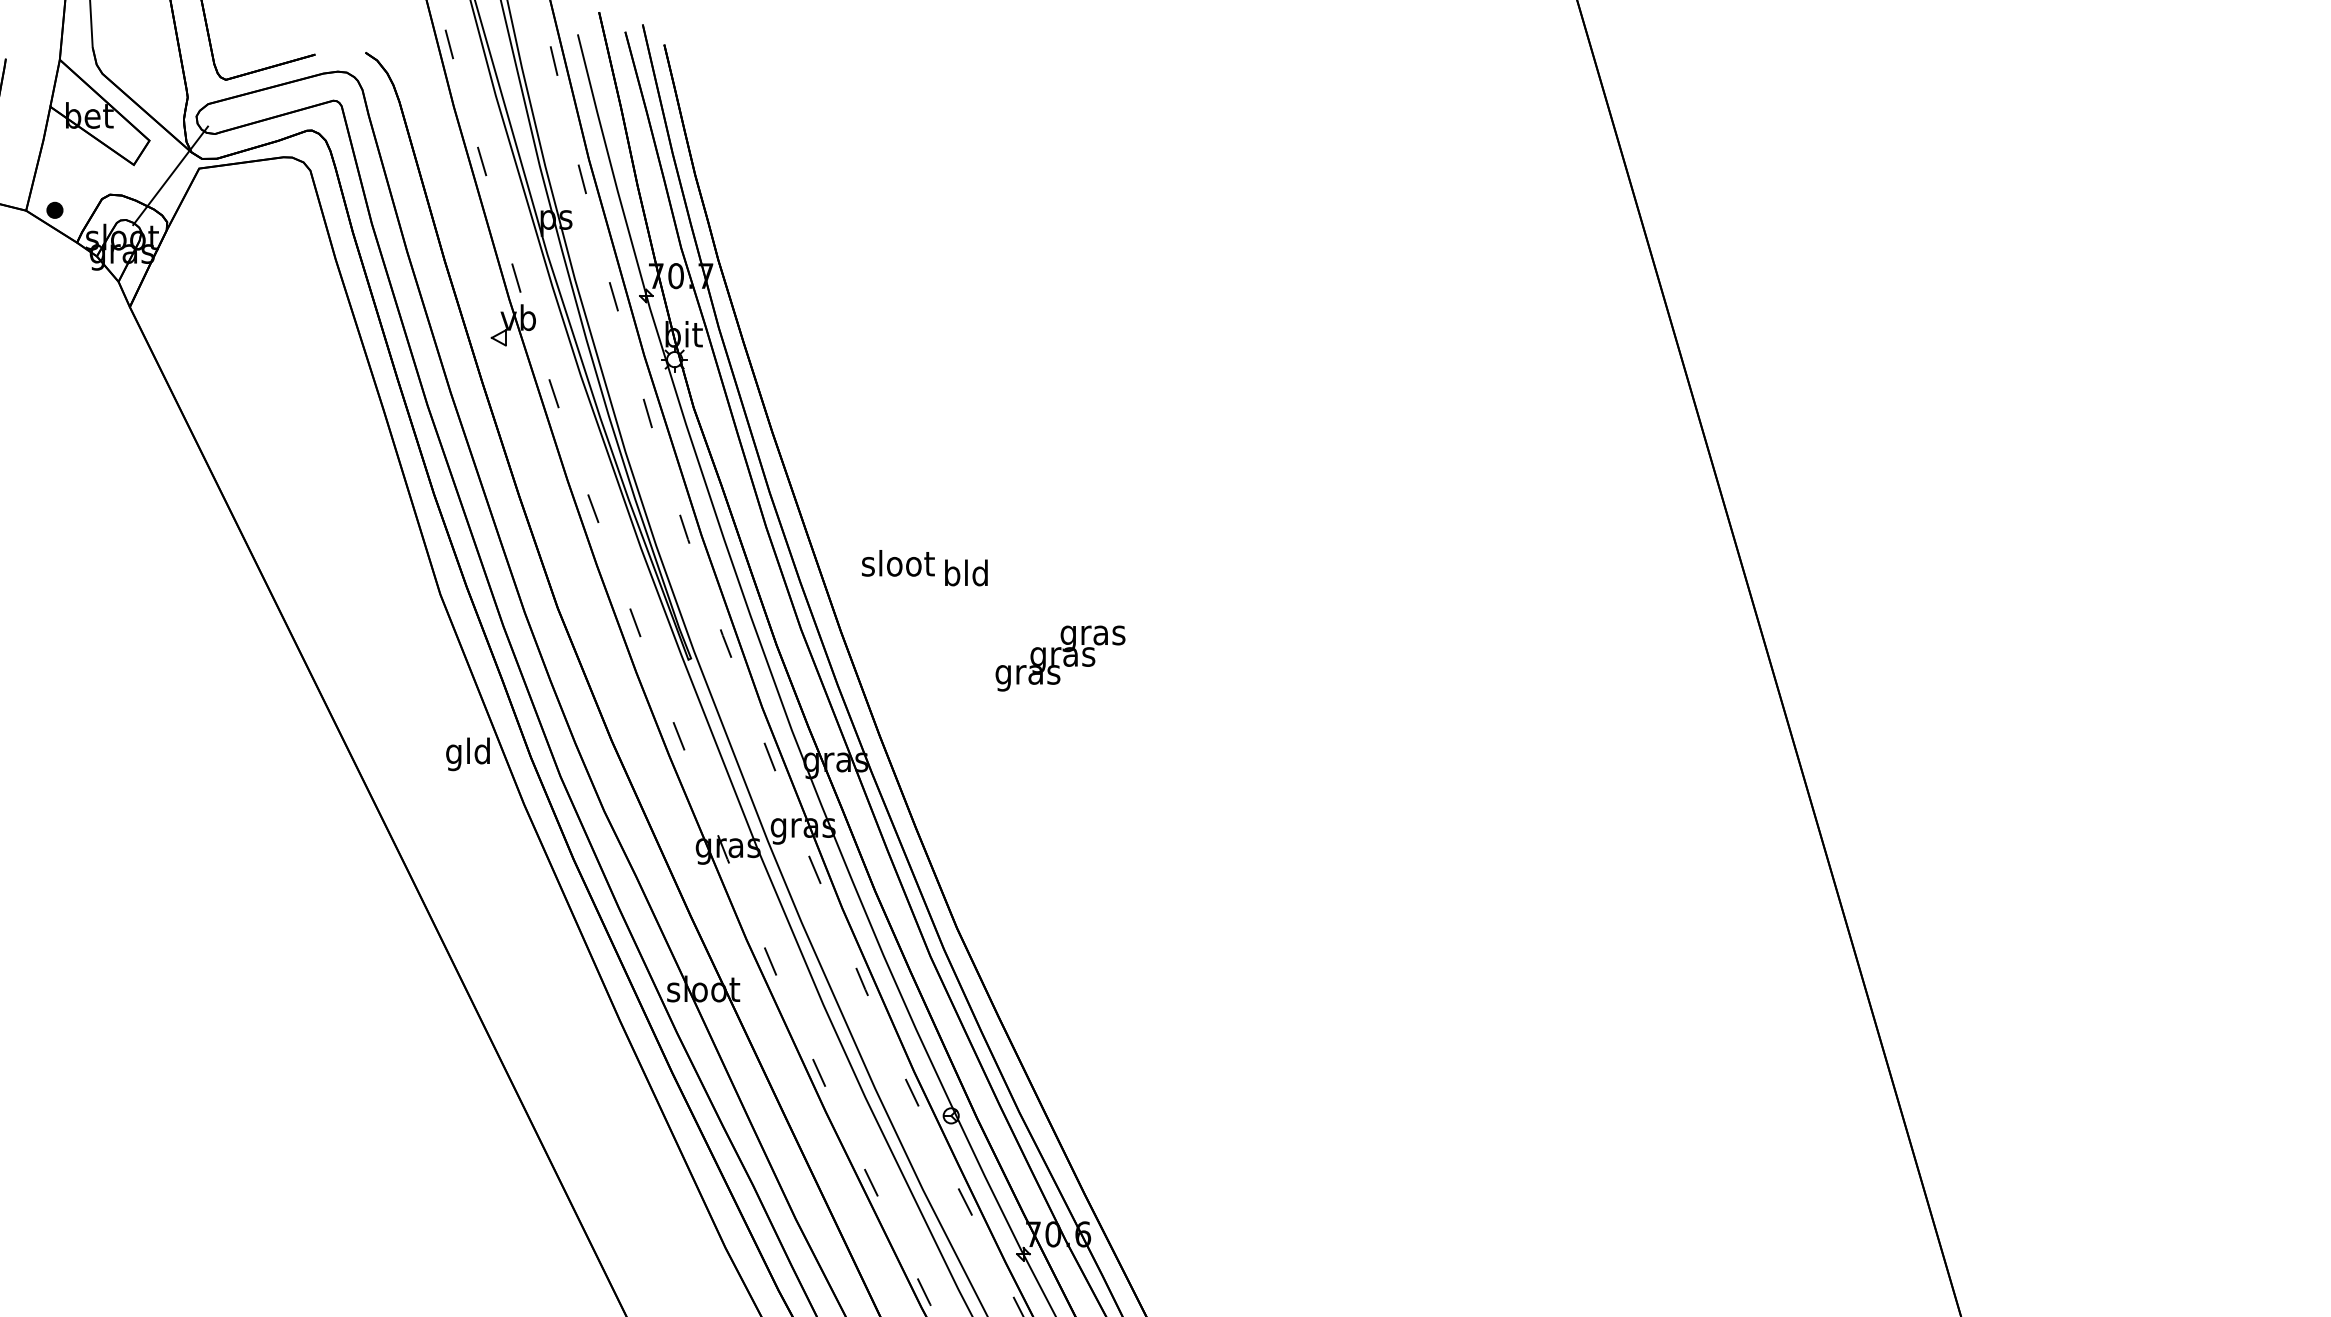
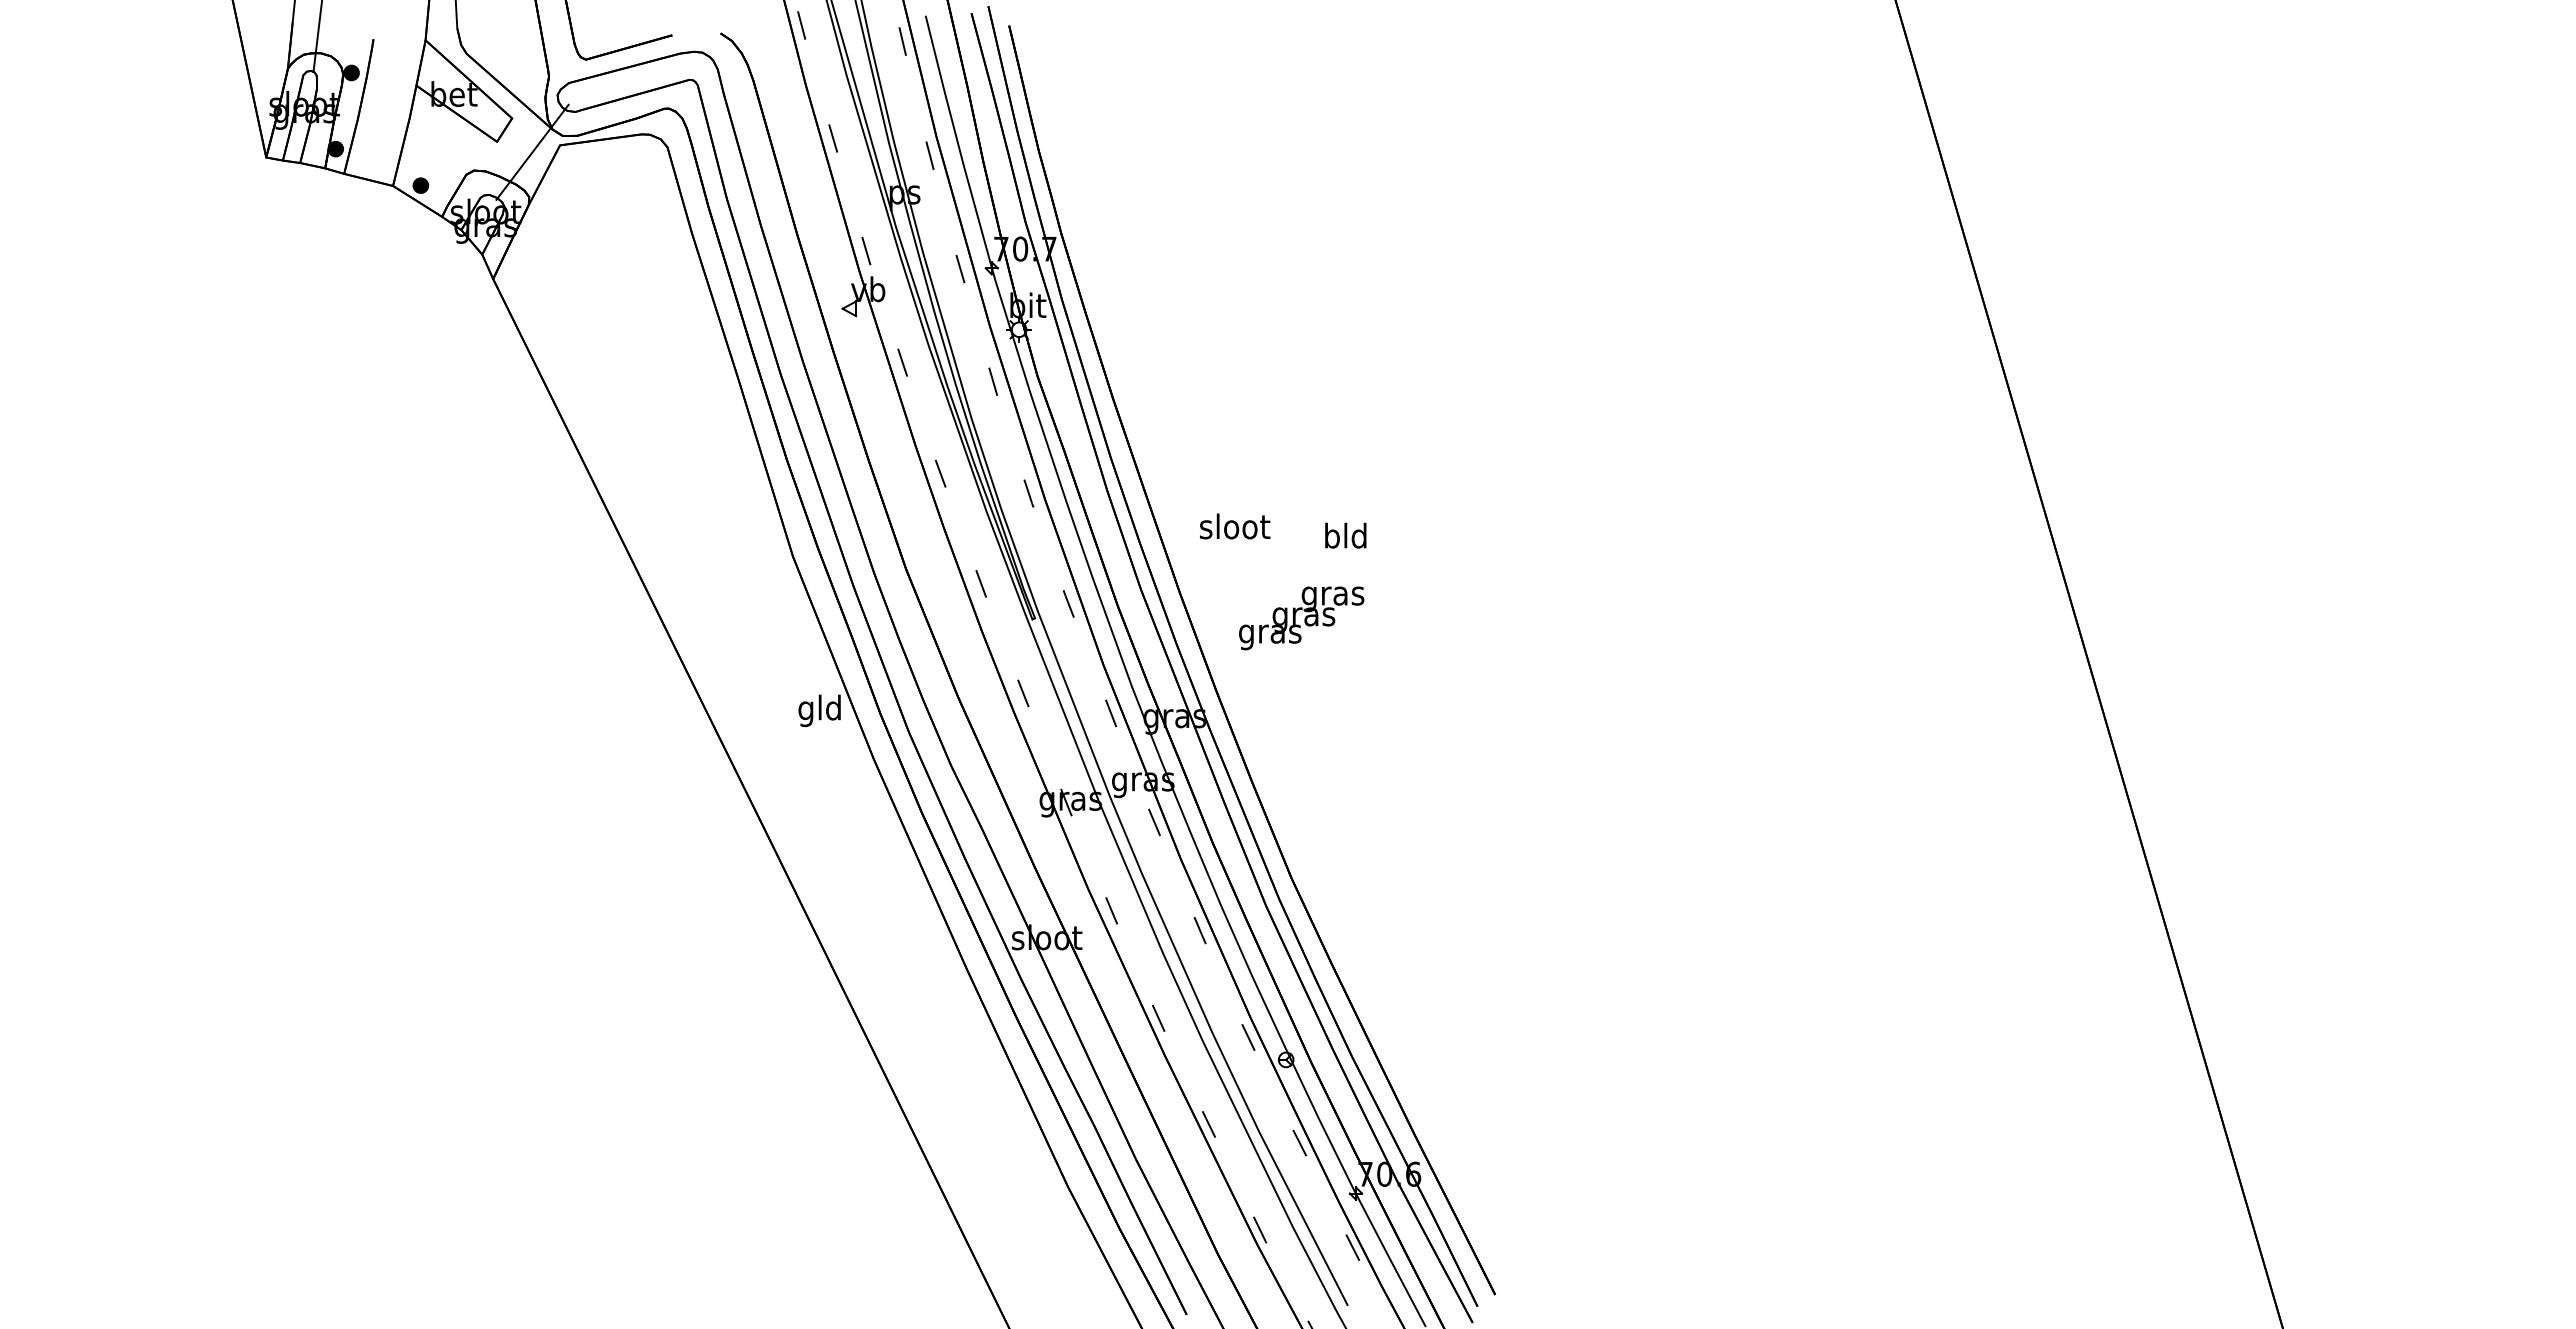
text: (966, 572) -> (1345, 535), moved
text: (1060, 658) -> (1301, 618), moved

